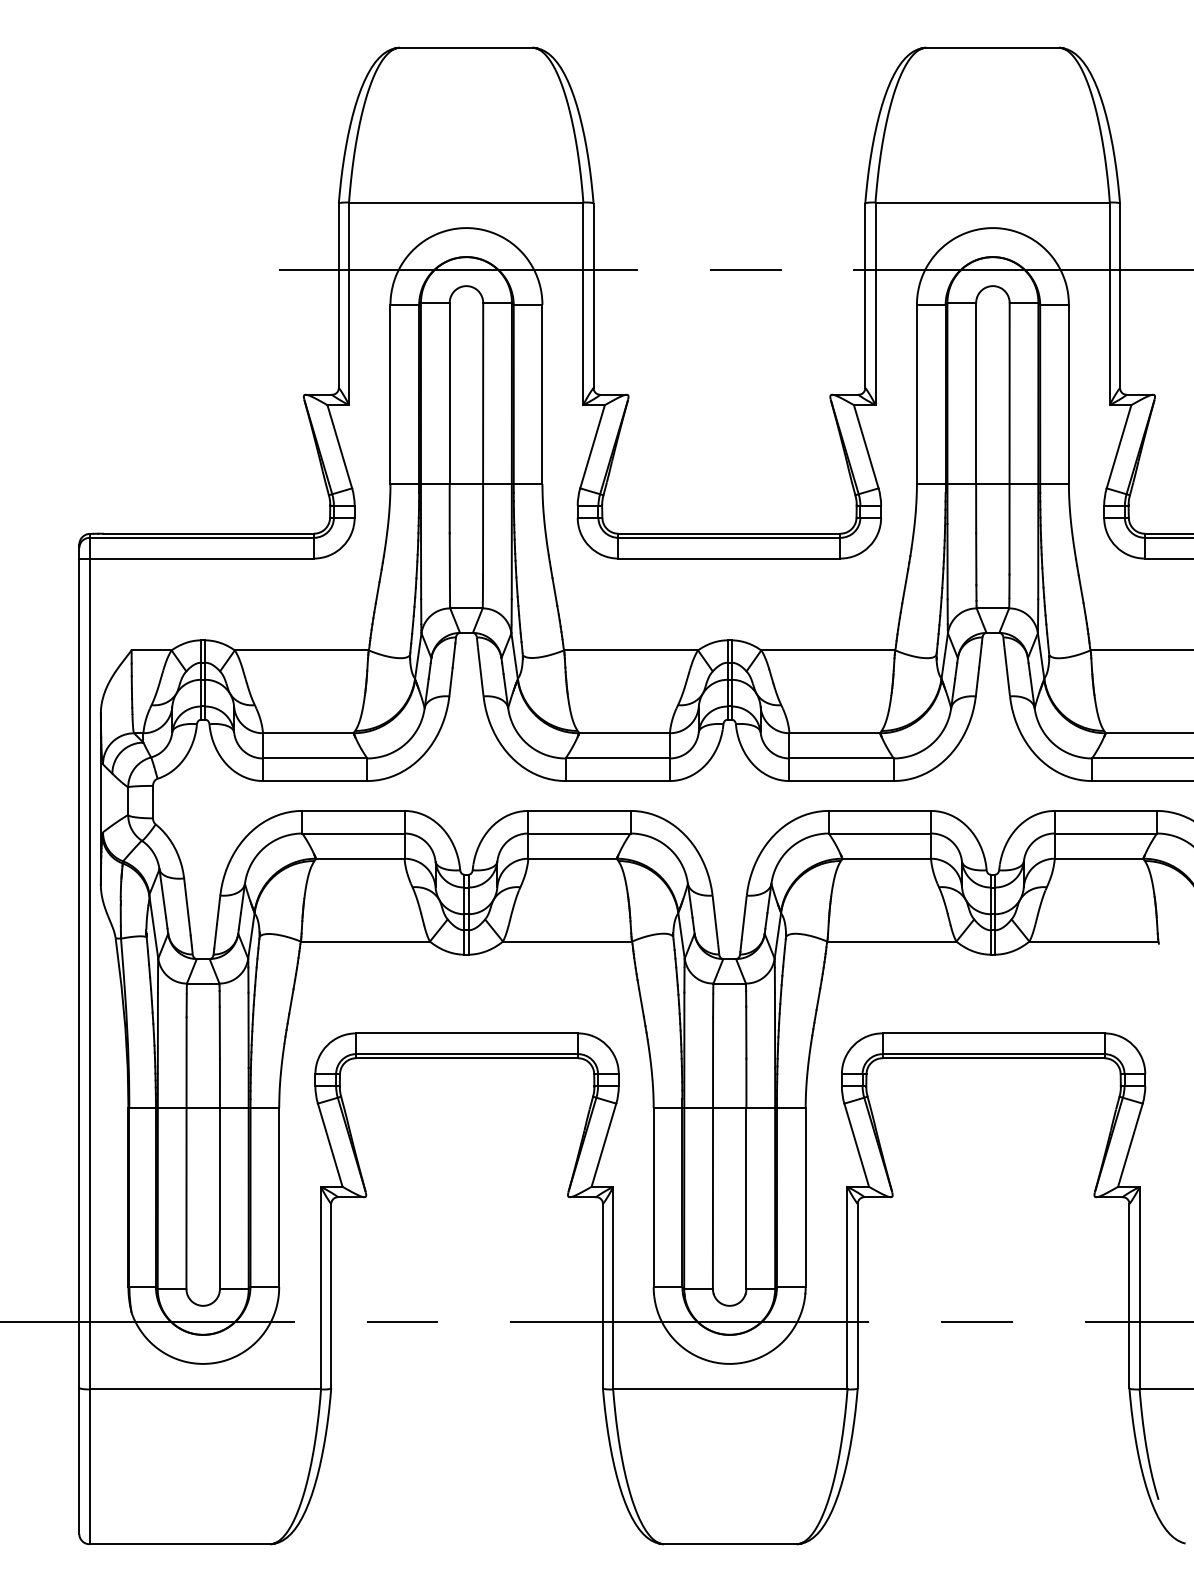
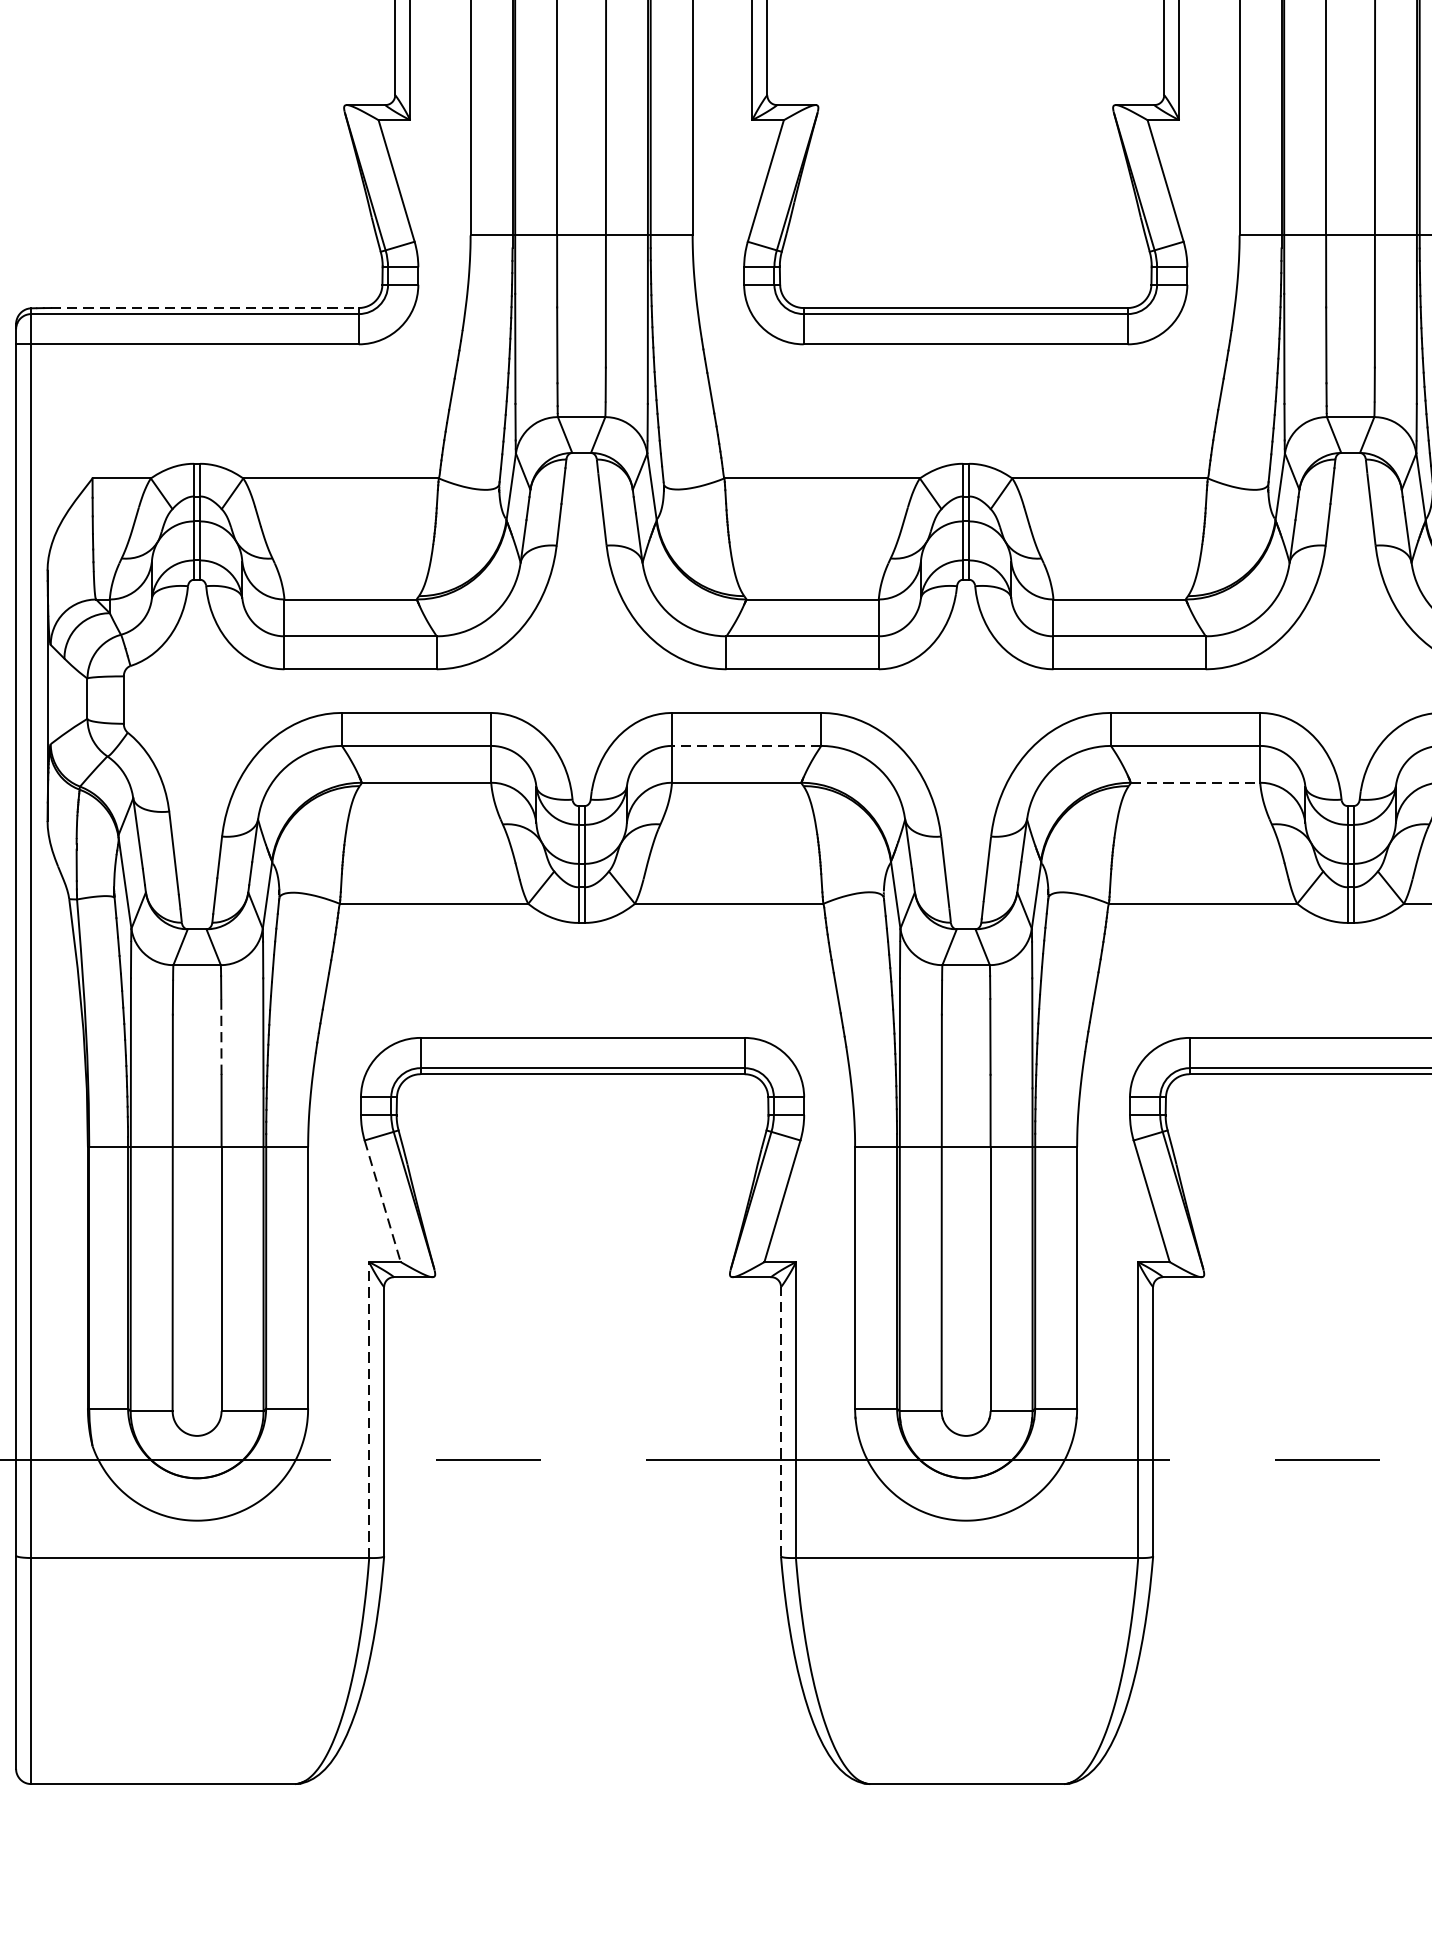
line: (208, 533) -> (204, 307), solid -> dashed
line: (578, 833) -> (745, 745), solid -> dashed
line: (887, 858) -> (1196, 782), solid -> dashed
line: (219, 1032) -> (220, 1036), solid -> dashed
line: (330, 1145) -> (383, 1201), solid -> dashed
line: (320, 1287) -> (368, 1409), solid -> dashed
line: (602, 1295) -> (780, 1420), solid -> dashed

